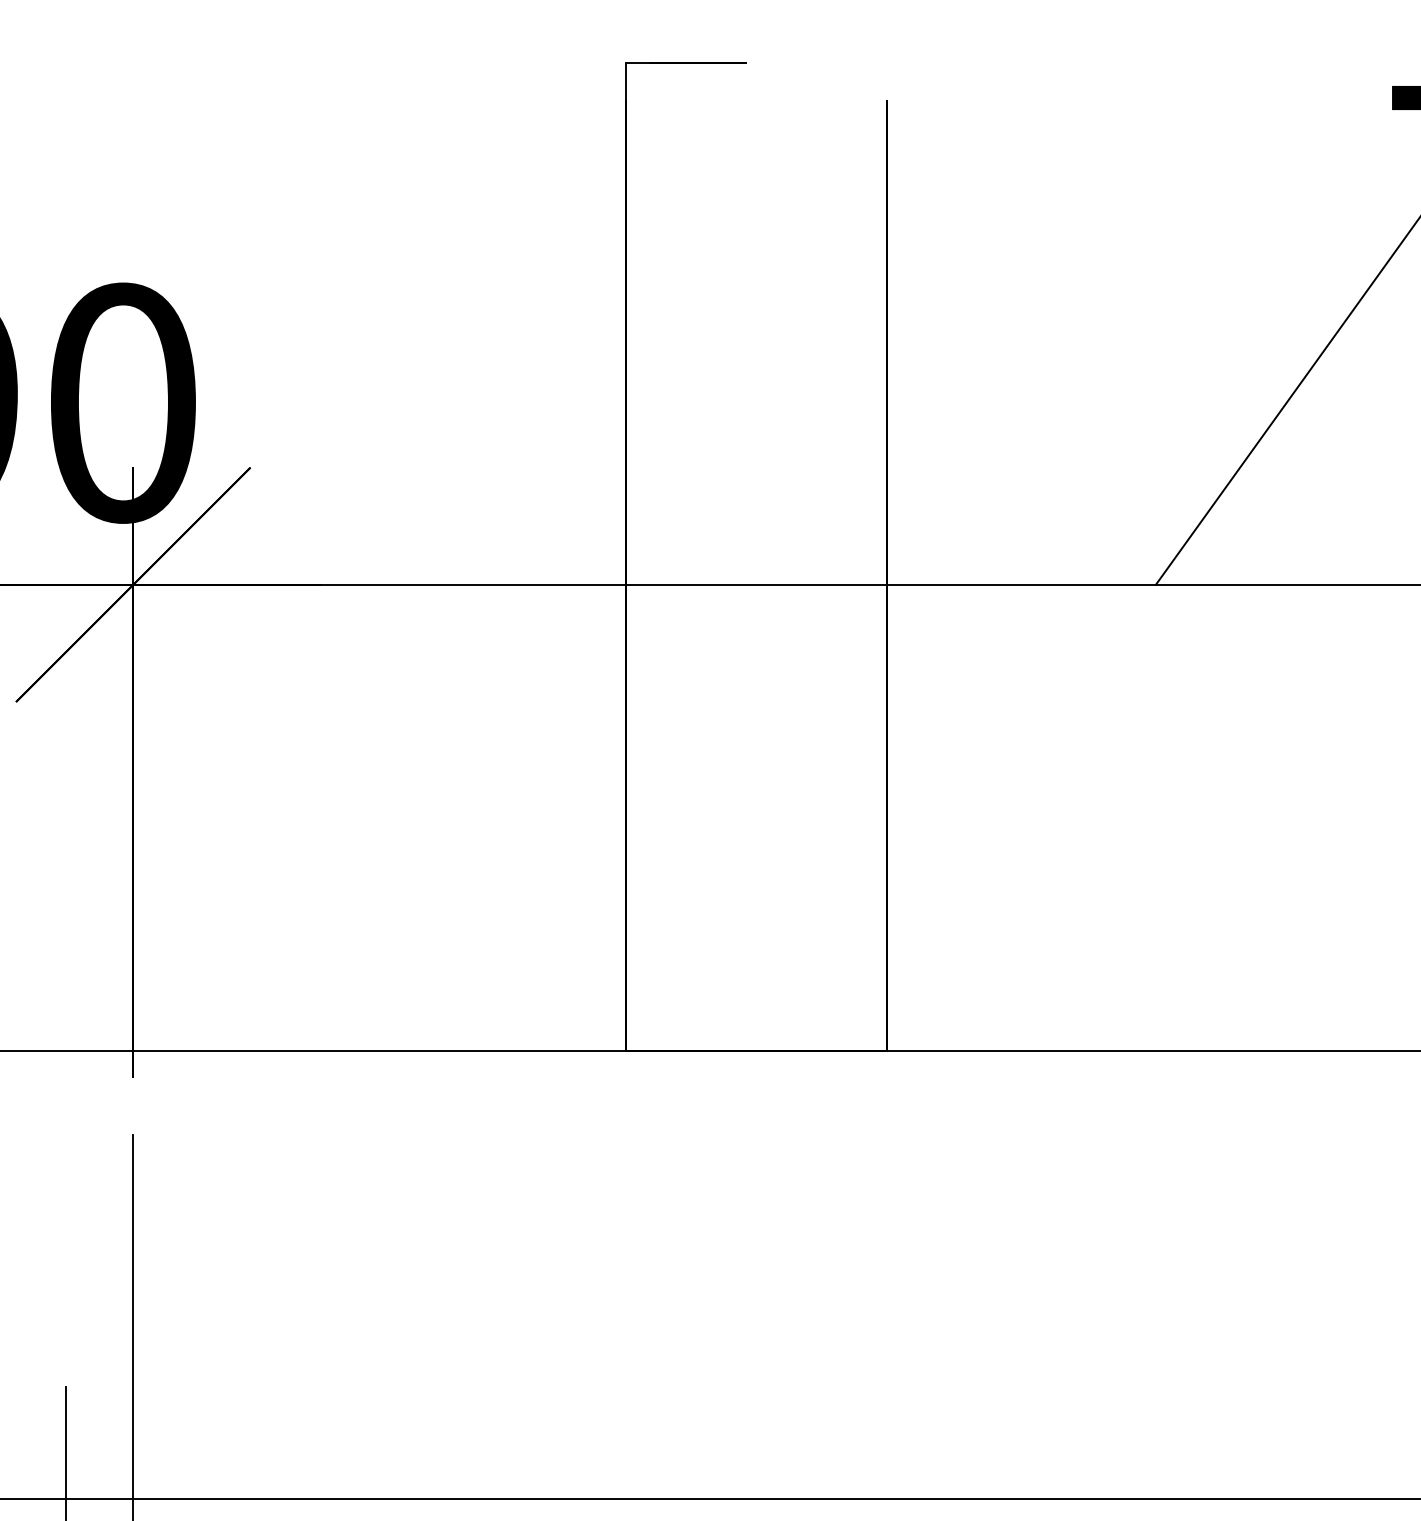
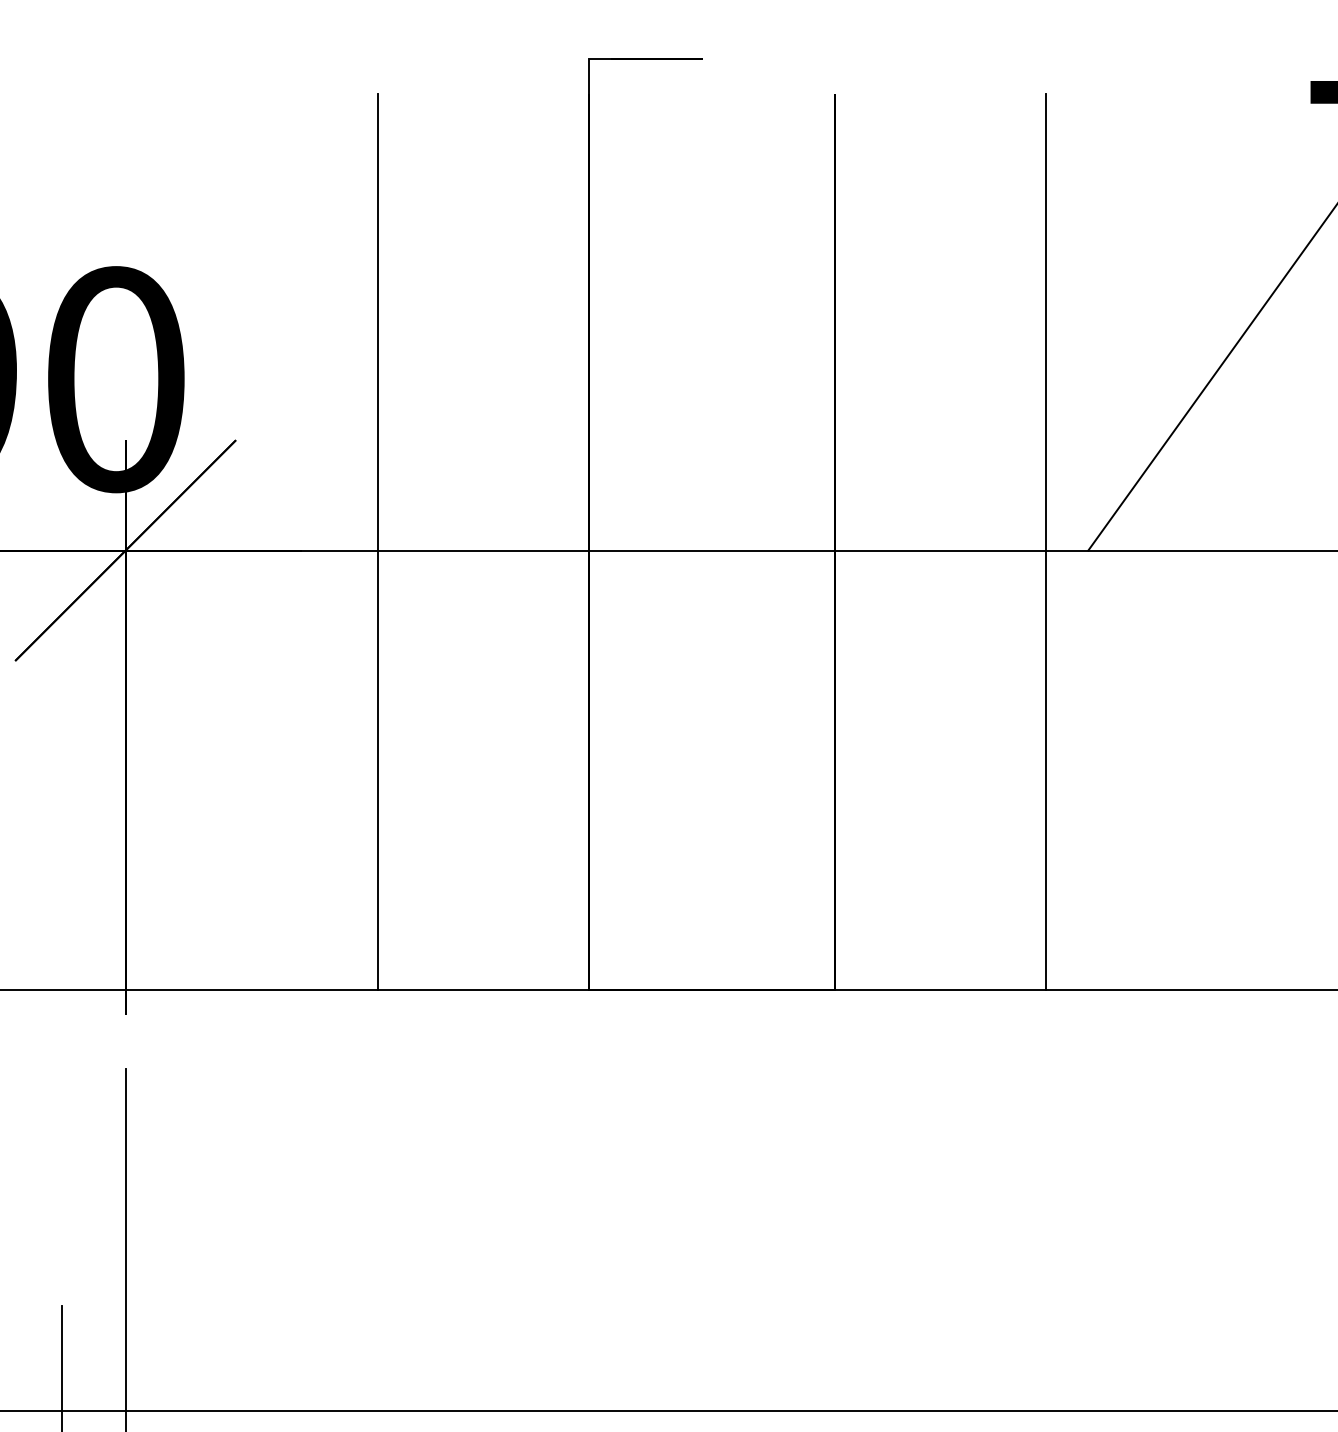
line: (401, 575) -> (378, 541), added
line: (1110, 575) -> (1045, 541), added

